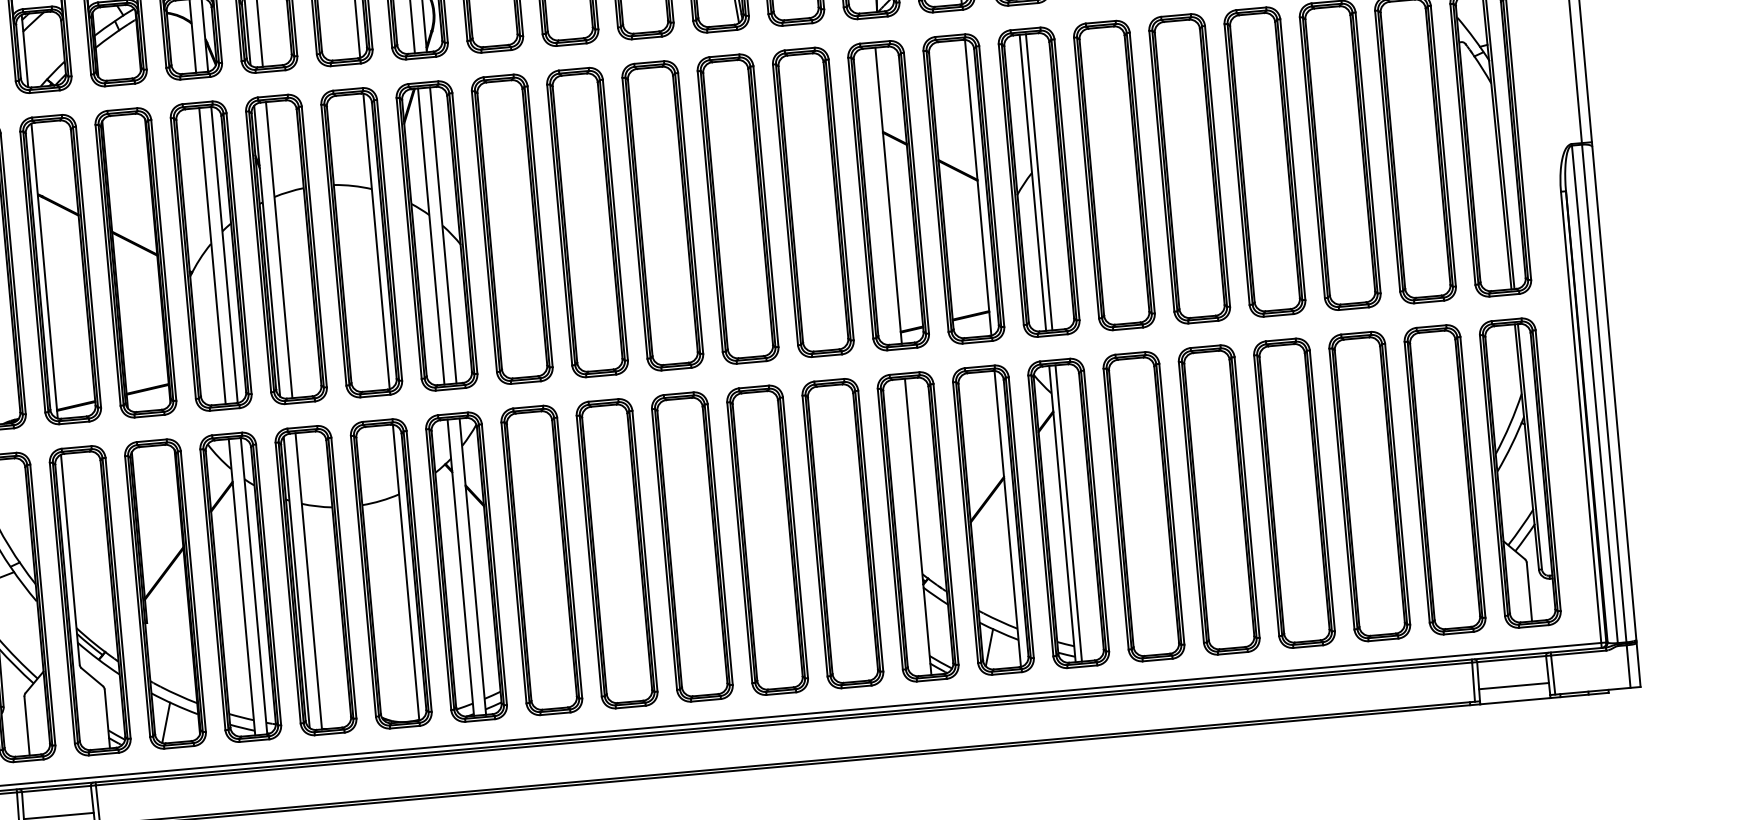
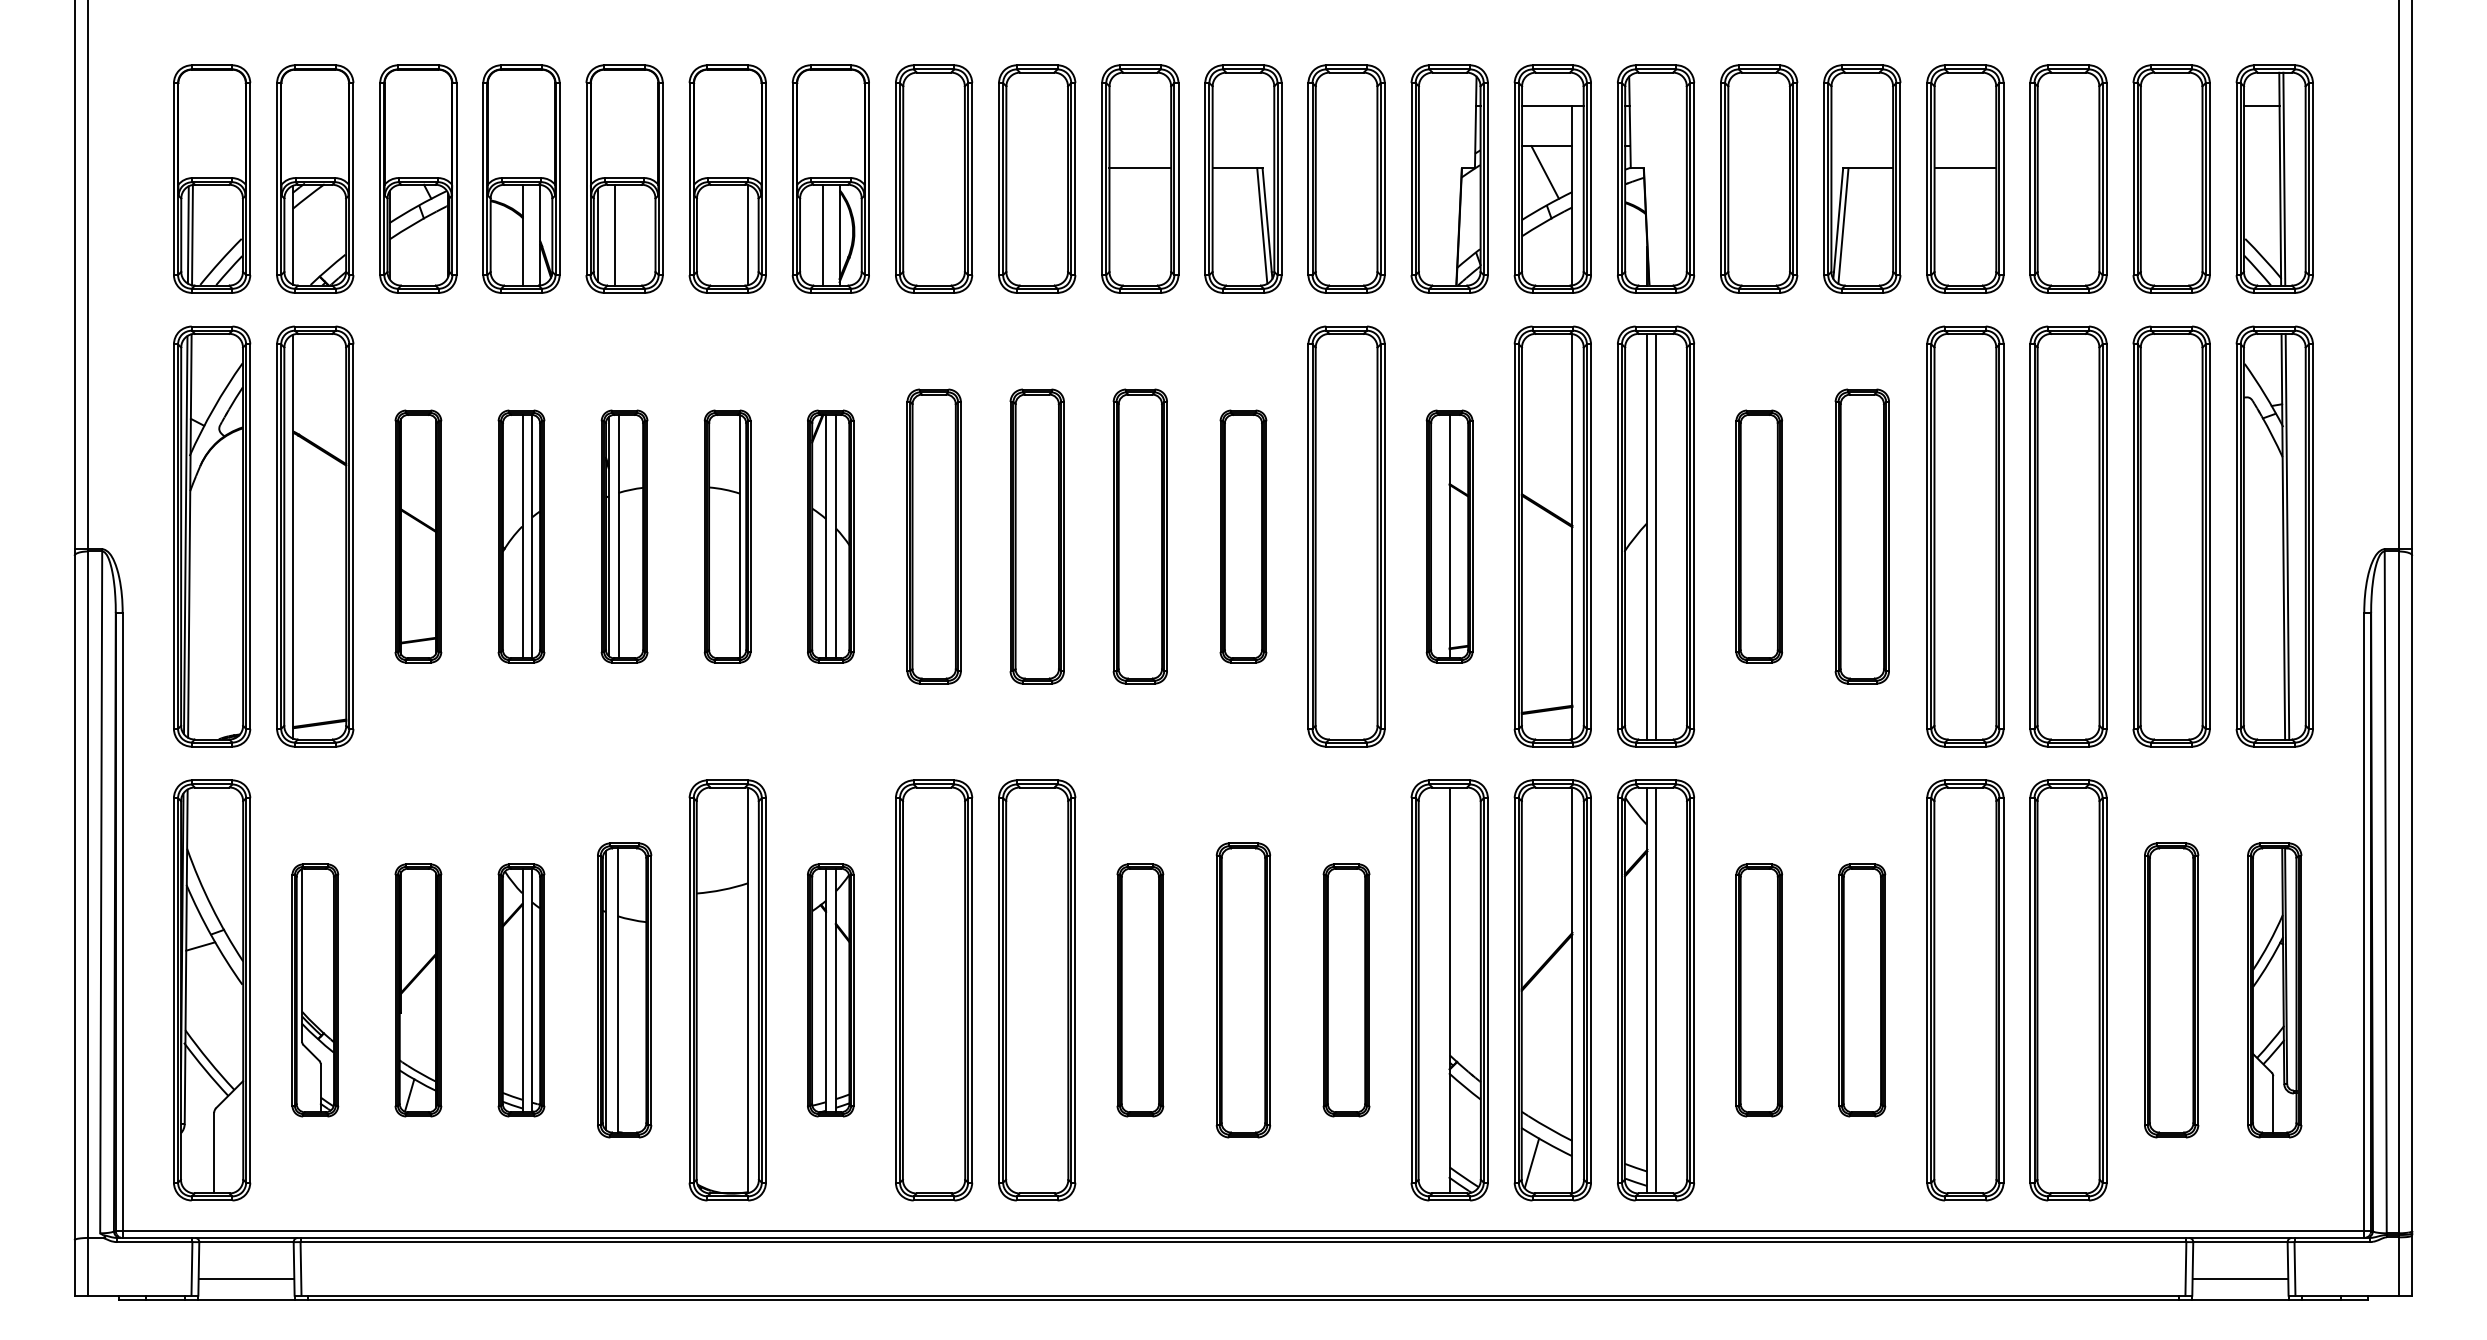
part: (1189, 168) -> (1862, 536), size x0.7
part: (1114, 175) -> (1759, 536), size x0.6
part: (888, 195) -> (1449, 536), size x0.6
part: (738, 209) -> (1243, 536), size x0.6
part: (662, 215) -> (1140, 536), size x0.7
part: (587, 222) -> (1037, 536), size x0.7
part: (512, 229) -> (934, 536), size x0.7
part: (436, 235) -> (830, 536), size x0.6
part: (361, 242) -> (727, 536), size x0.6
part: (286, 249) -> (624, 536), size x0.6
part: (211, 256) -> (521, 536), size x0.6
part: (136, 262) -> (418, 536), size x0.6
part: (1520, 473) -> (2274, 990), size x0.7
part: (1444, 479) -> (2171, 990), size x0.7
part: (1219, 500) -> (1862, 990), size x0.6
part: (1144, 506) -> (1759, 990), size x0.6
part: (842, 533) -> (1346, 990), size x0.6
part: (767, 540) -> (1243, 990), size x0.7
part: (692, 547) -> (1140, 990), size x0.6
part: (466, 567) -> (830, 990), size x0.6
part: (315, 580) -> (624, 990), size x0.7
part: (240, 587) -> (521, 990), size x0.6
part: (165, 594) -> (418, 990), size x0.6
part: (90, 600) -> (315, 990), size x0.6

